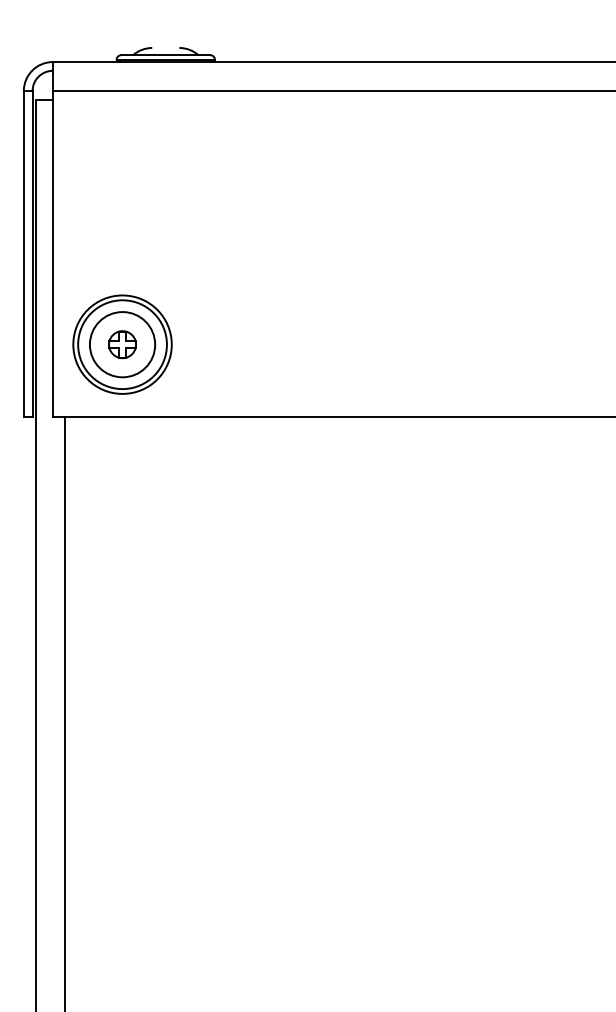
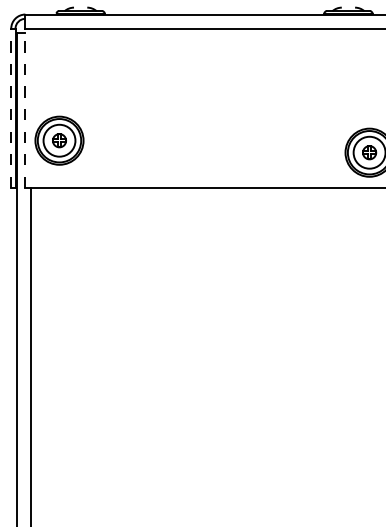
line: (24, 254) -> (11, 108), solid -> dashed
line: (53, 254) -> (25, 108), solid -> dashed
part: (122, 344) -> (59, 140), moved

